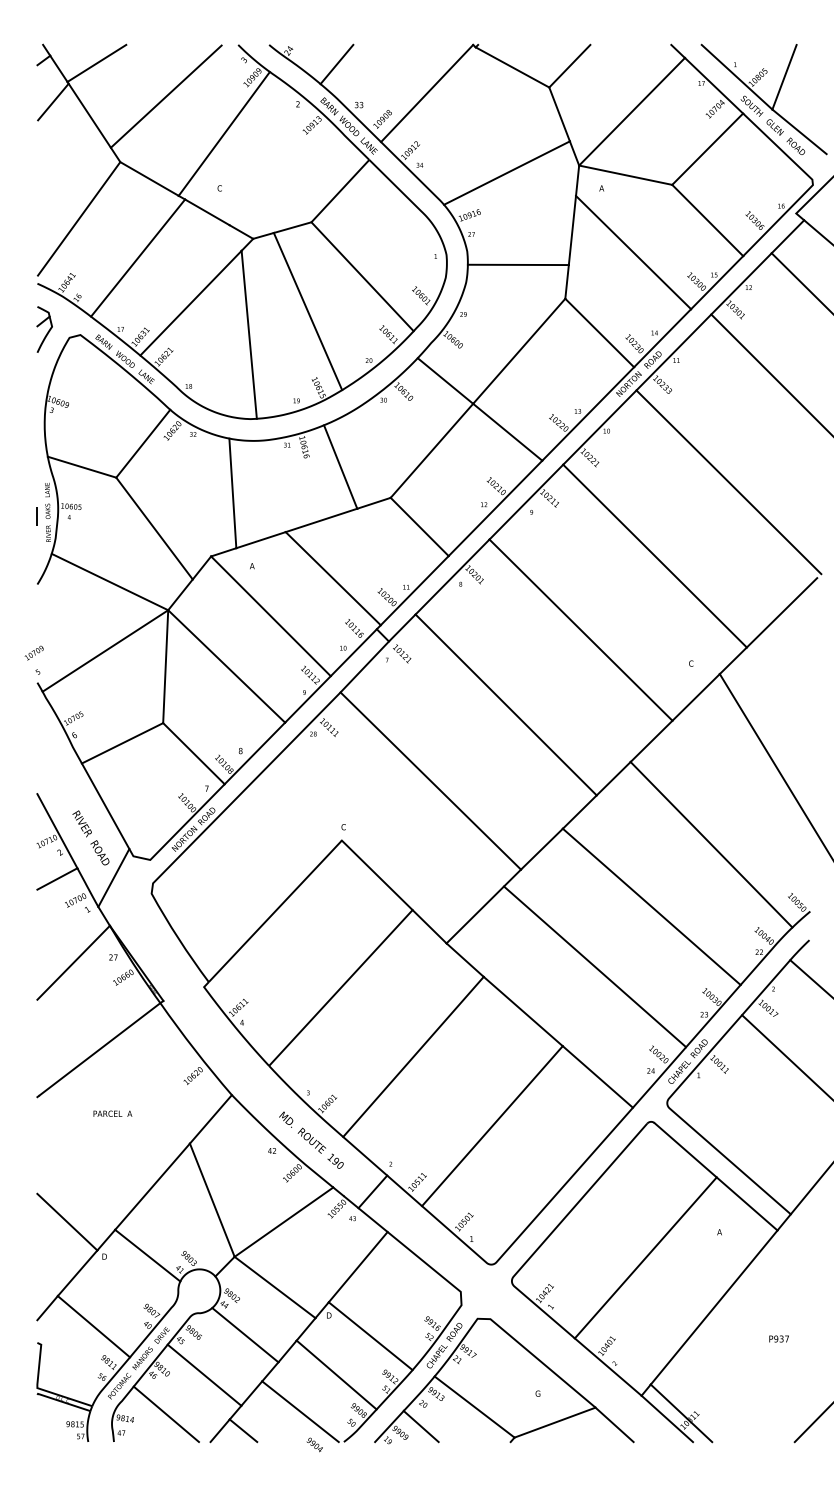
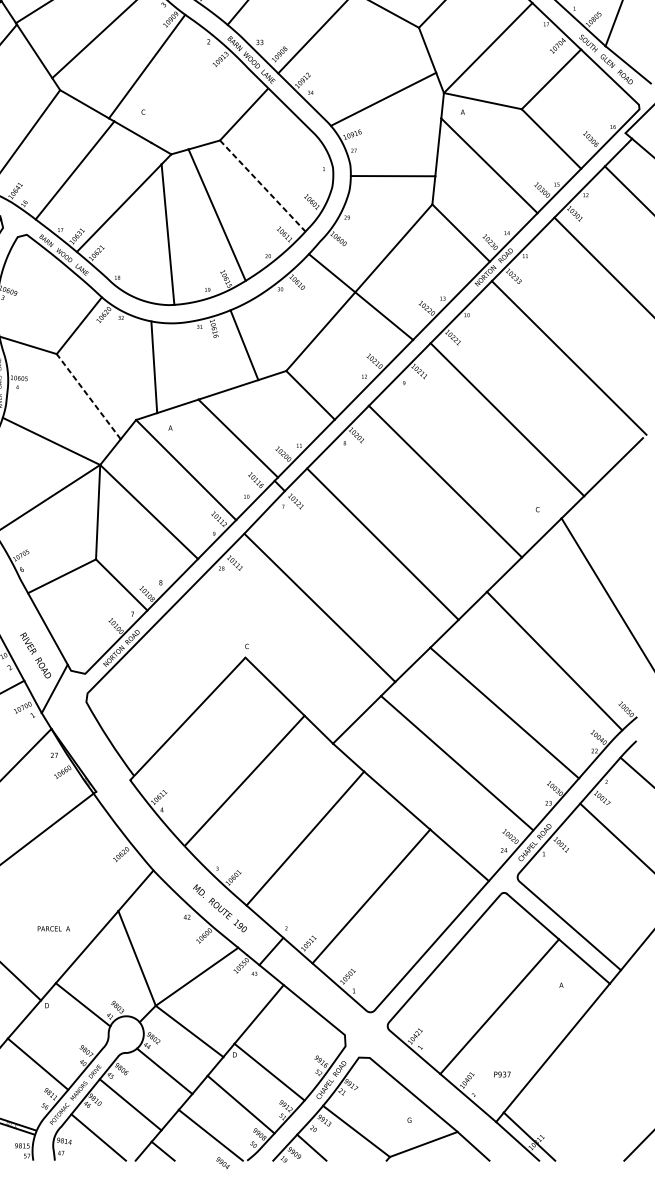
line: (362, 276) -> (262, 185), solid -> dashed
line: (154, 528) -> (88, 396), solid -> dashed
text: (112, 1113) -> (53, 928), moved
text: (778, 1338) -> (501, 1074), moved

